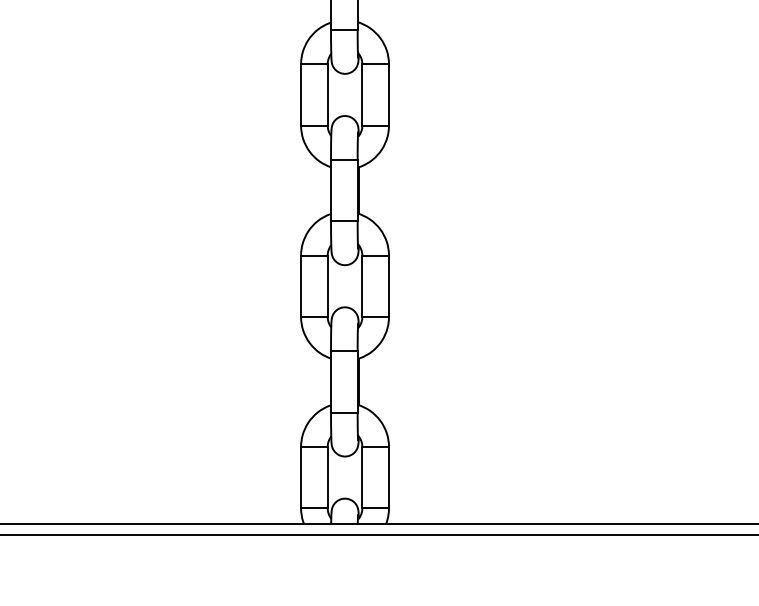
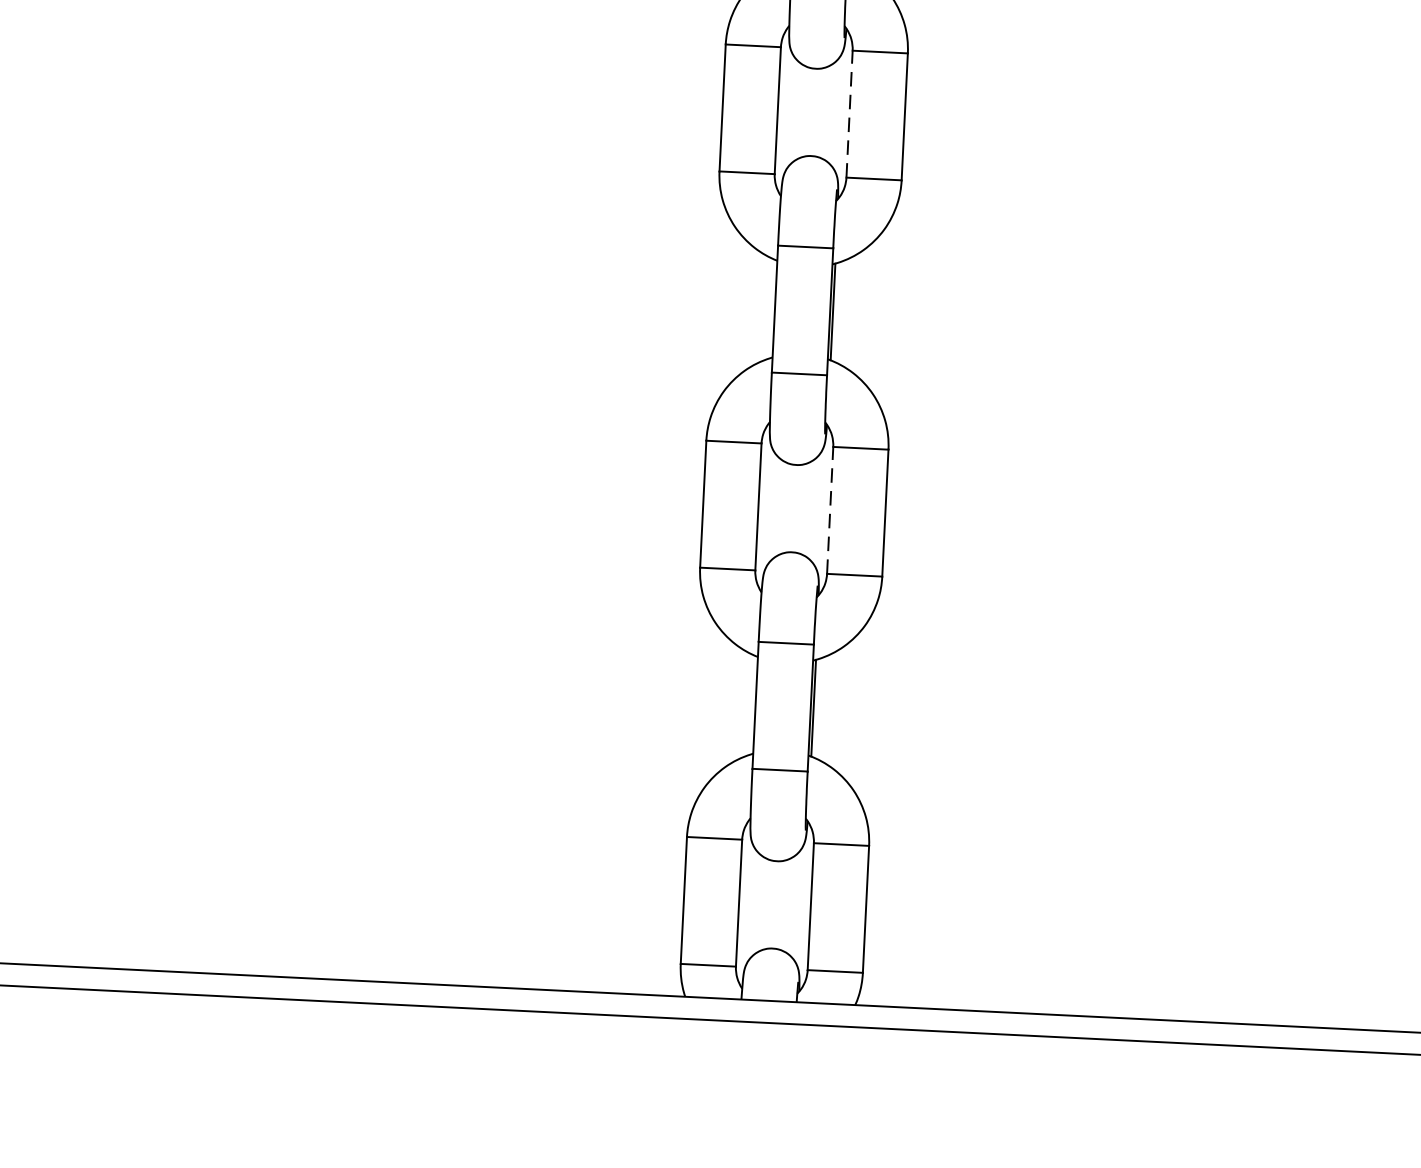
line: (362, 94) -> (849, 113), solid -> dashed
line: (362, 286) -> (830, 510), solid -> dashed

